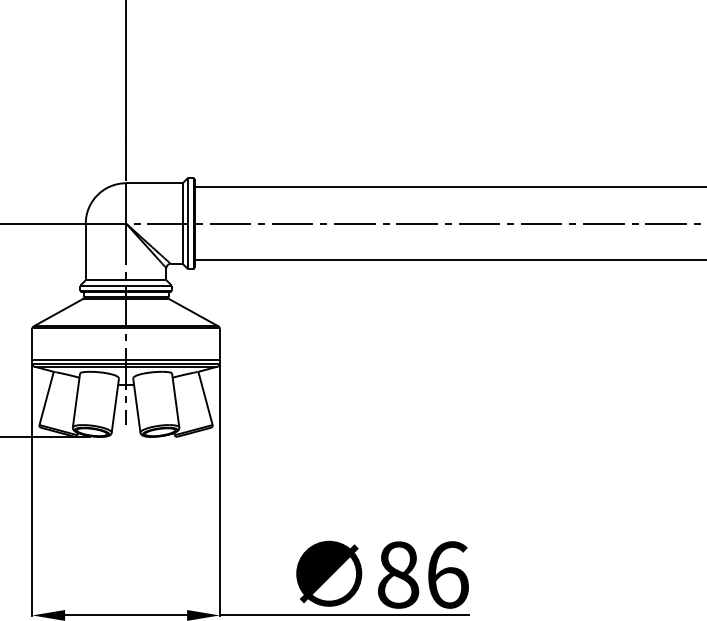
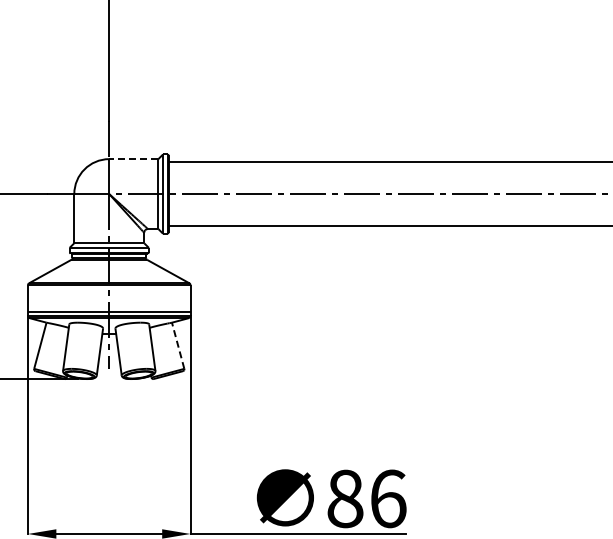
line: (154, 183) -> (133, 159), solid -> dashed
line: (205, 398) -> (178, 345), solid -> dashed

